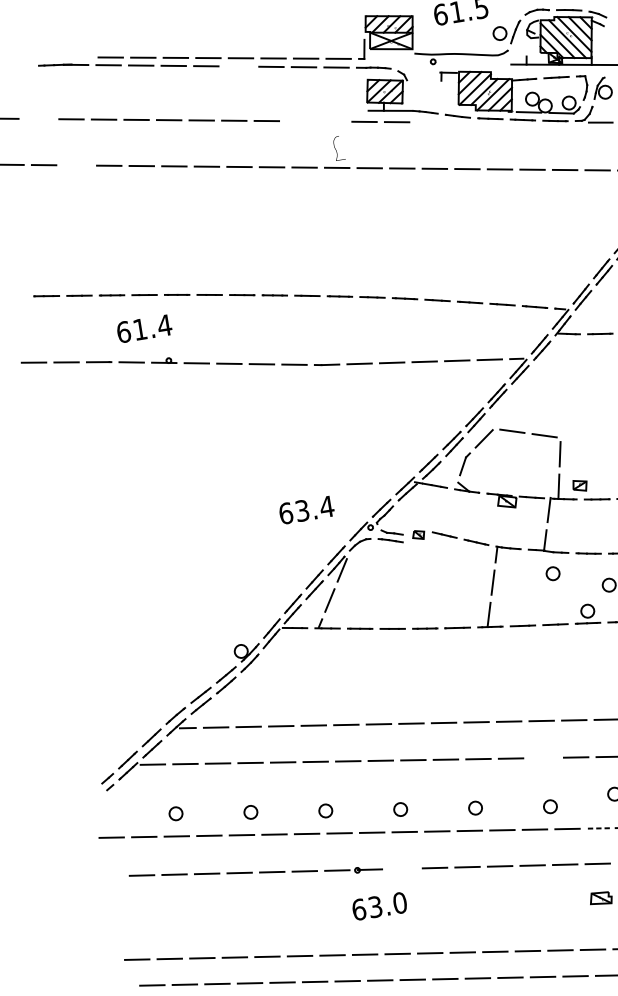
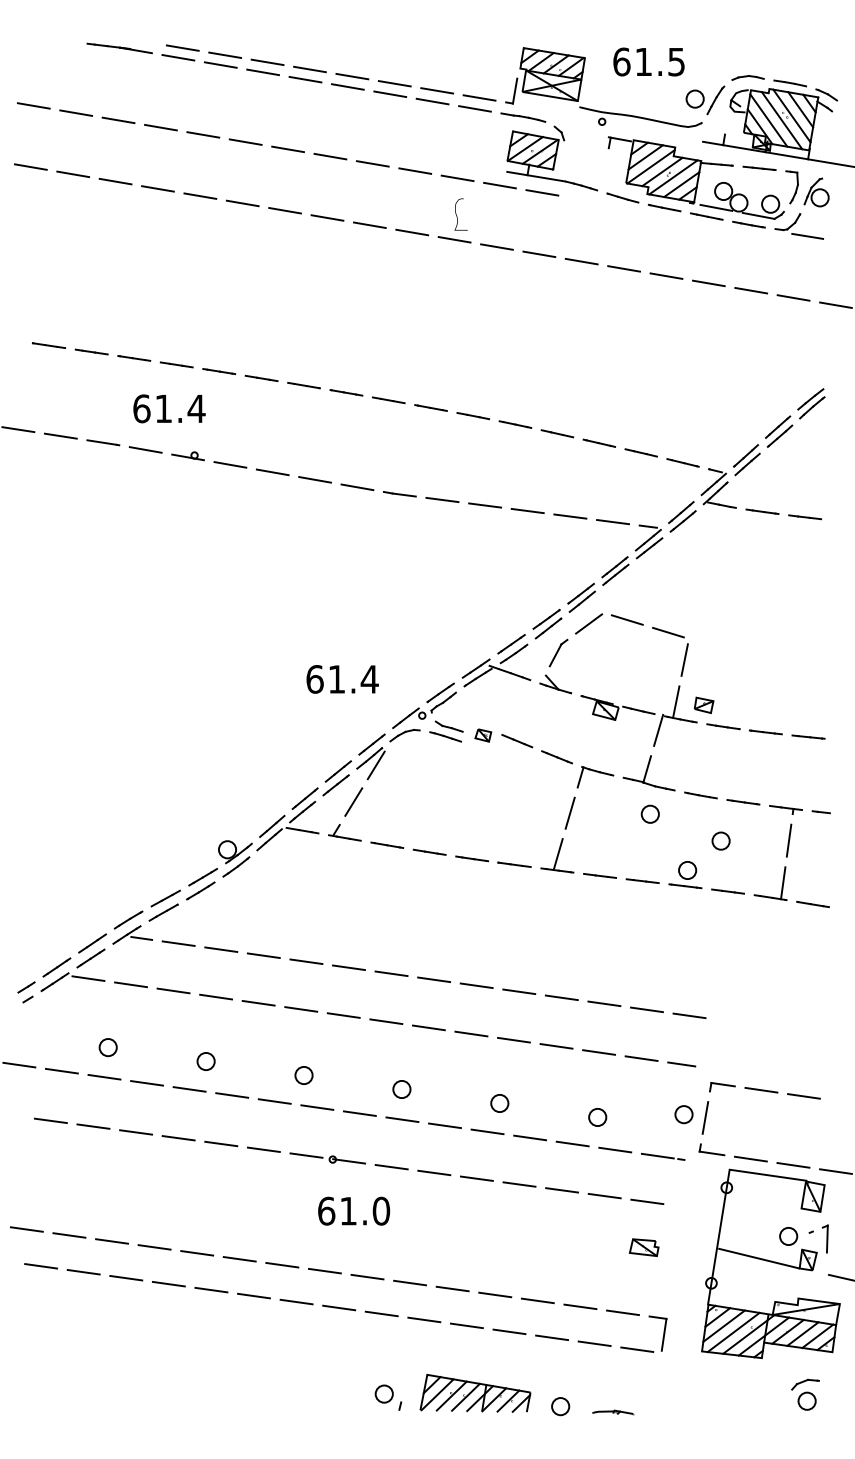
line: (238, 66) -> (347, 86), added
line: (38, 118) -> (75, 112), added
line: (299, 120) -> (415, 170), added
line: (331, 121) -> (457, 178), added
line: (76, 165) -> (115, 181), added
text: (302, 510) -> (336, 679), 63.4 -> 61.4
line: (543, 757) -> (599, 1052), added
line: (600, 828) -> (658, 1156), dashed -> solid
line: (402, 869) -> (391, 1167), added
text: (375, 906) -> (348, 1210), 63.0 -> 61.0

